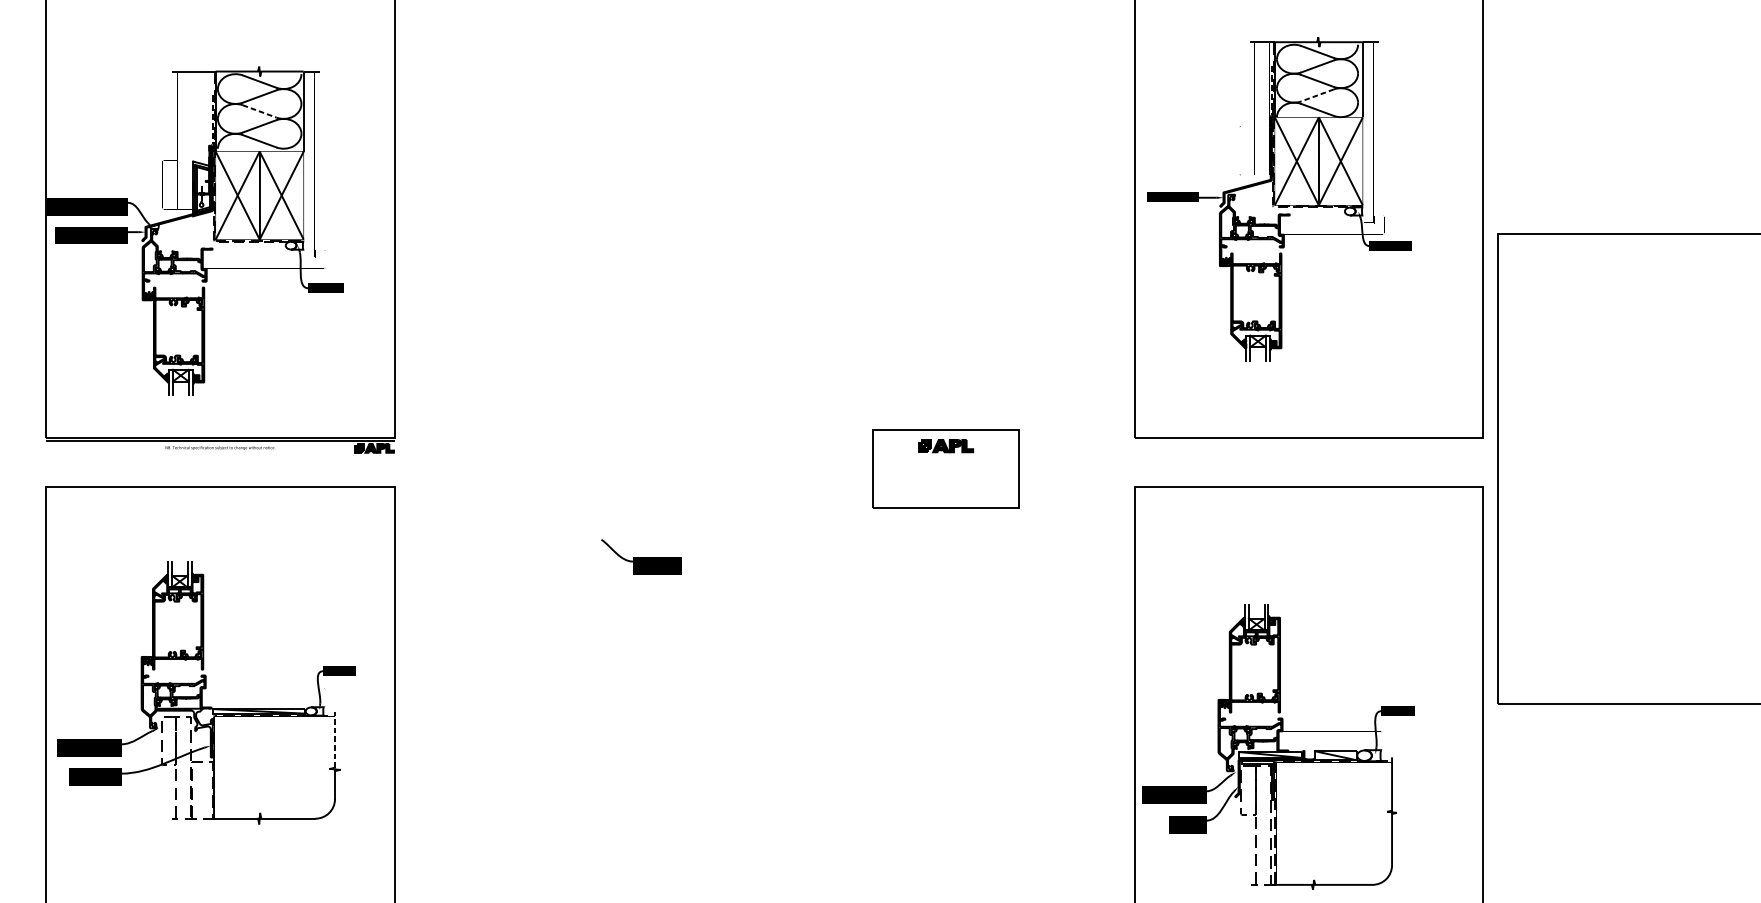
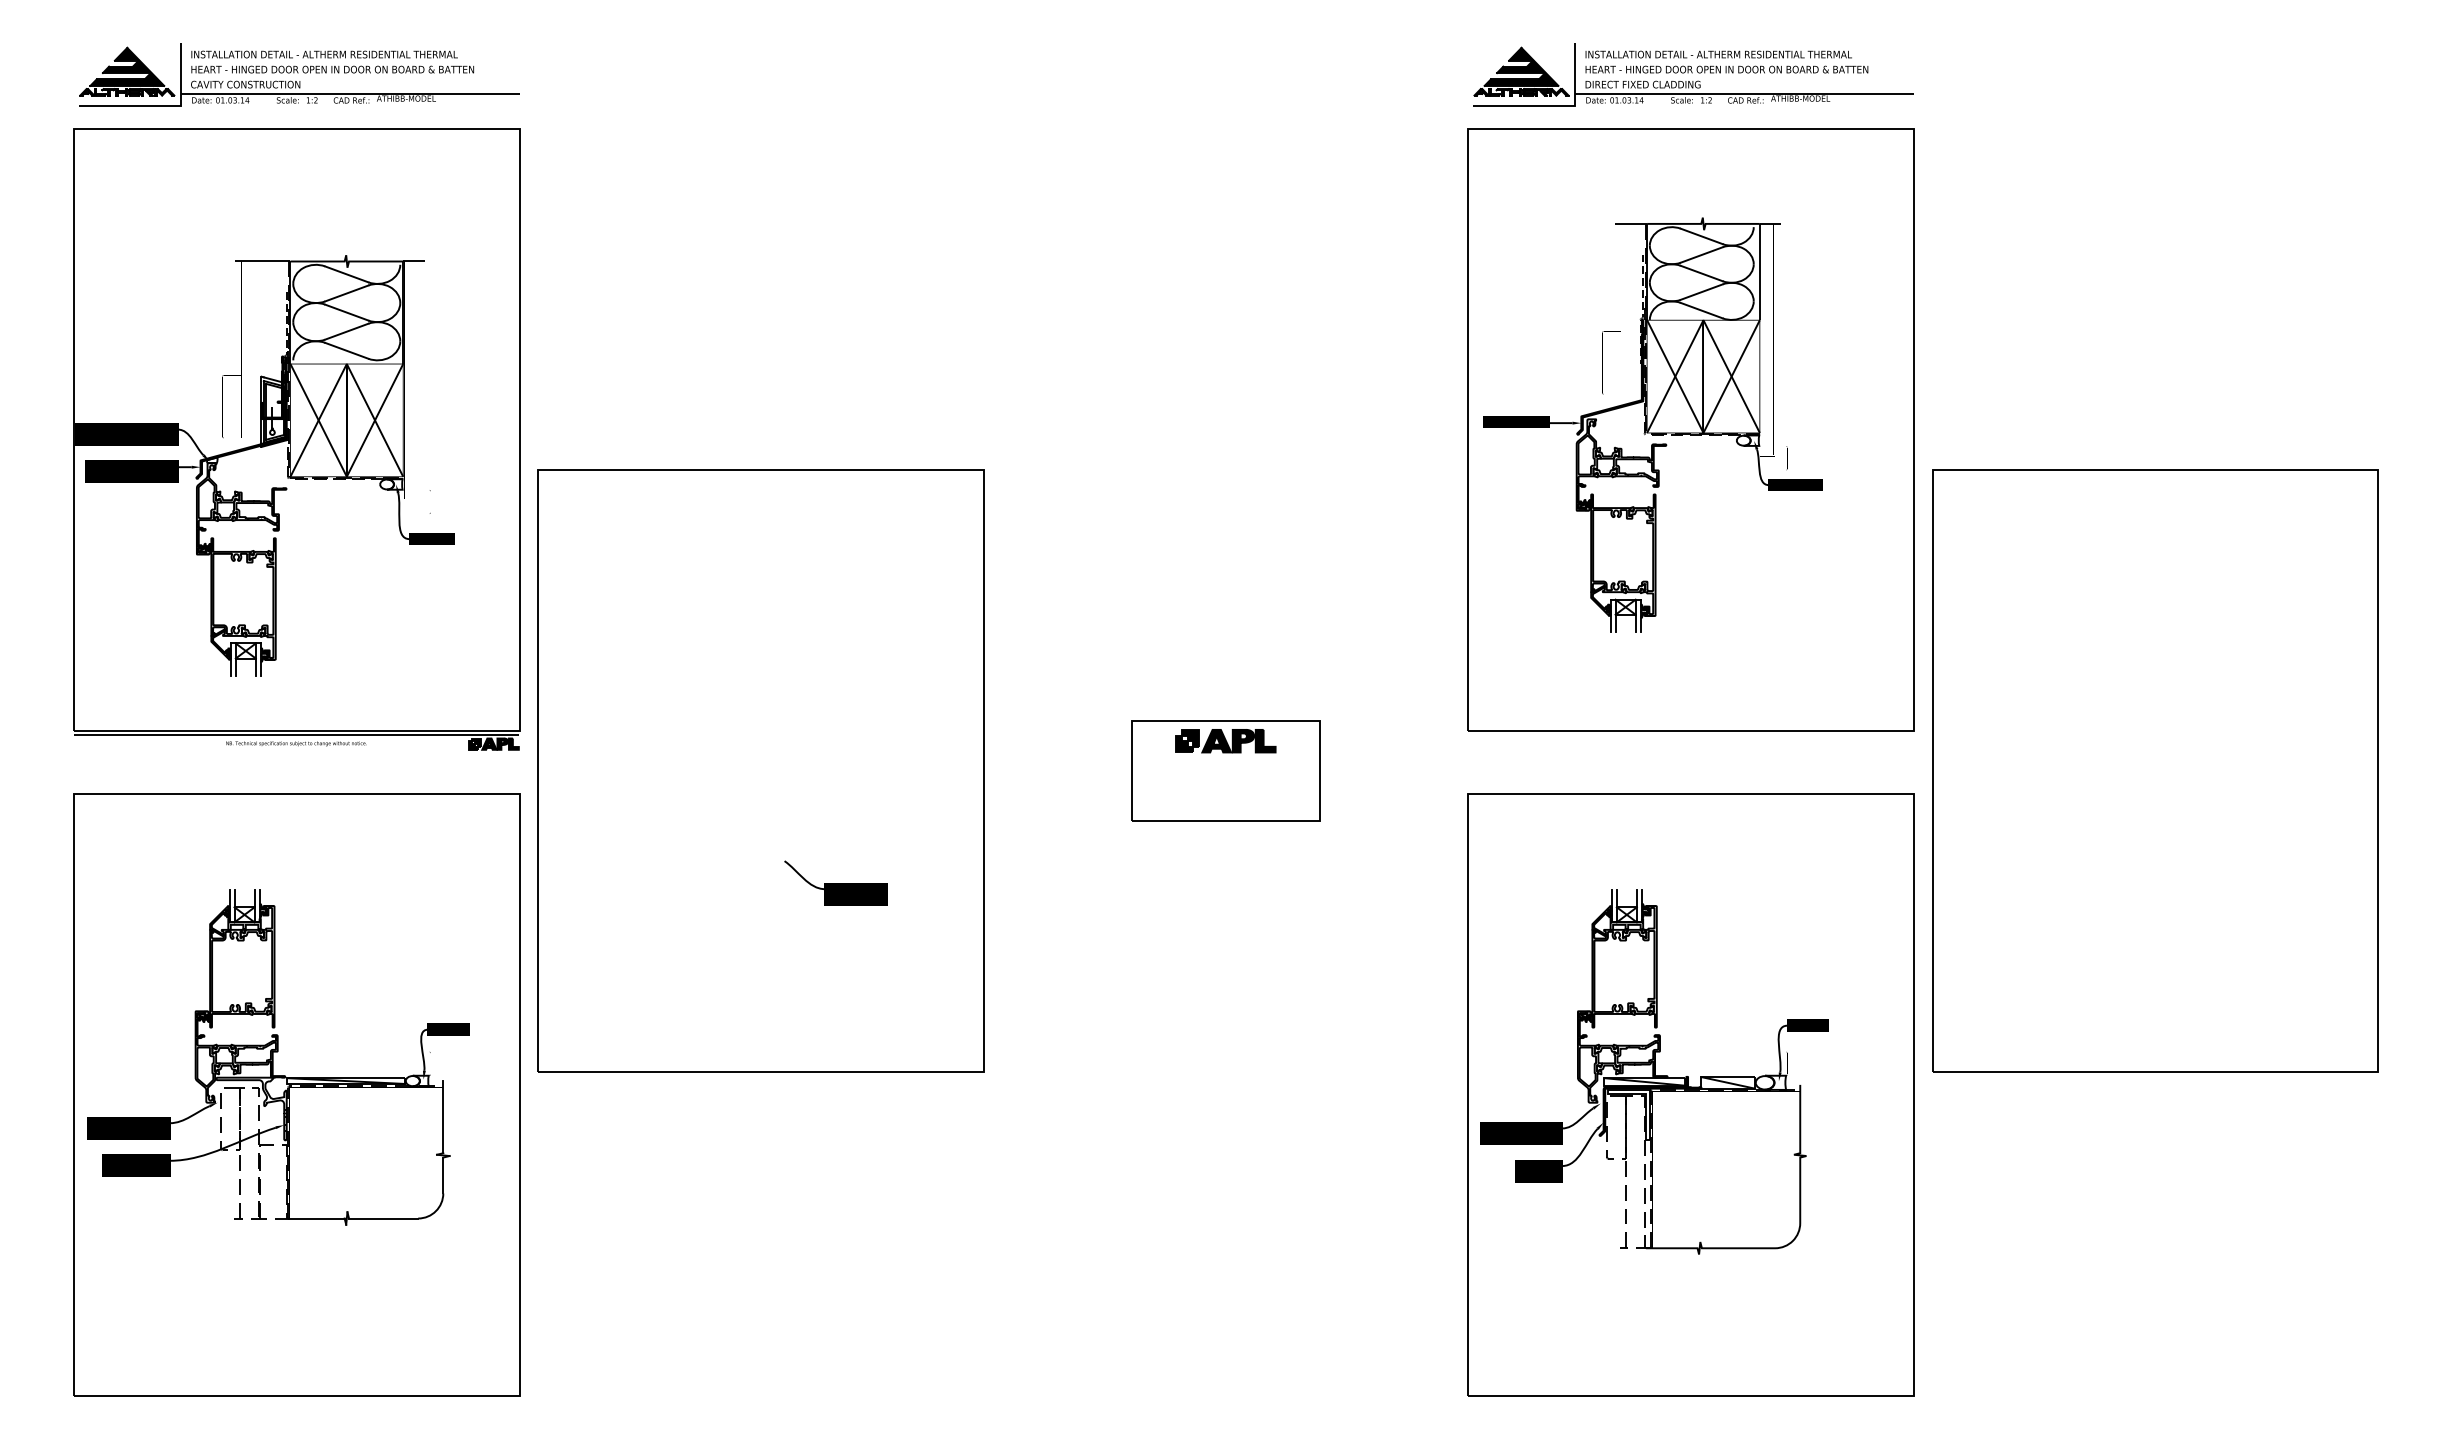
line: (1317, 95) -> (1701, 292), dashed -> solid
line: (260, 111) -> (347, 312), dashed -> solid
part: (945, 446) -> (1225, 741), size x1.43
part: (582, 468) -> (760, 770), added
line: (335, 739) -> (443, 1117), dashed -> solid
part: (1278, 746) -> (1654, 1071), moved

